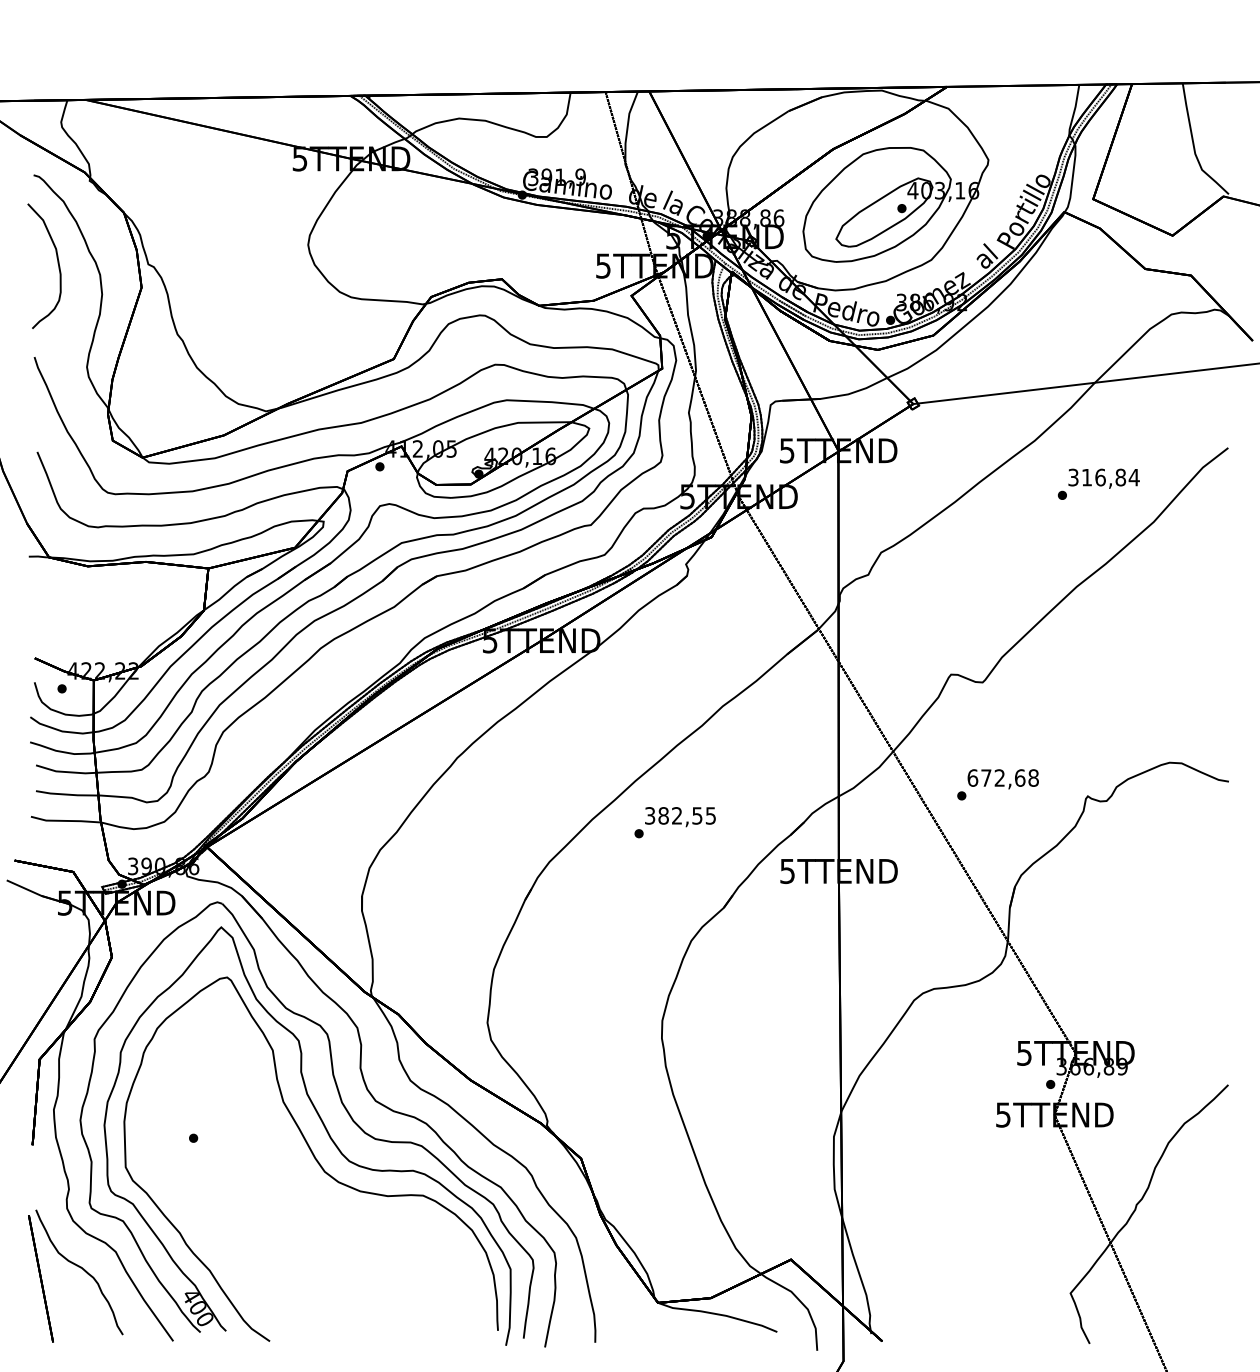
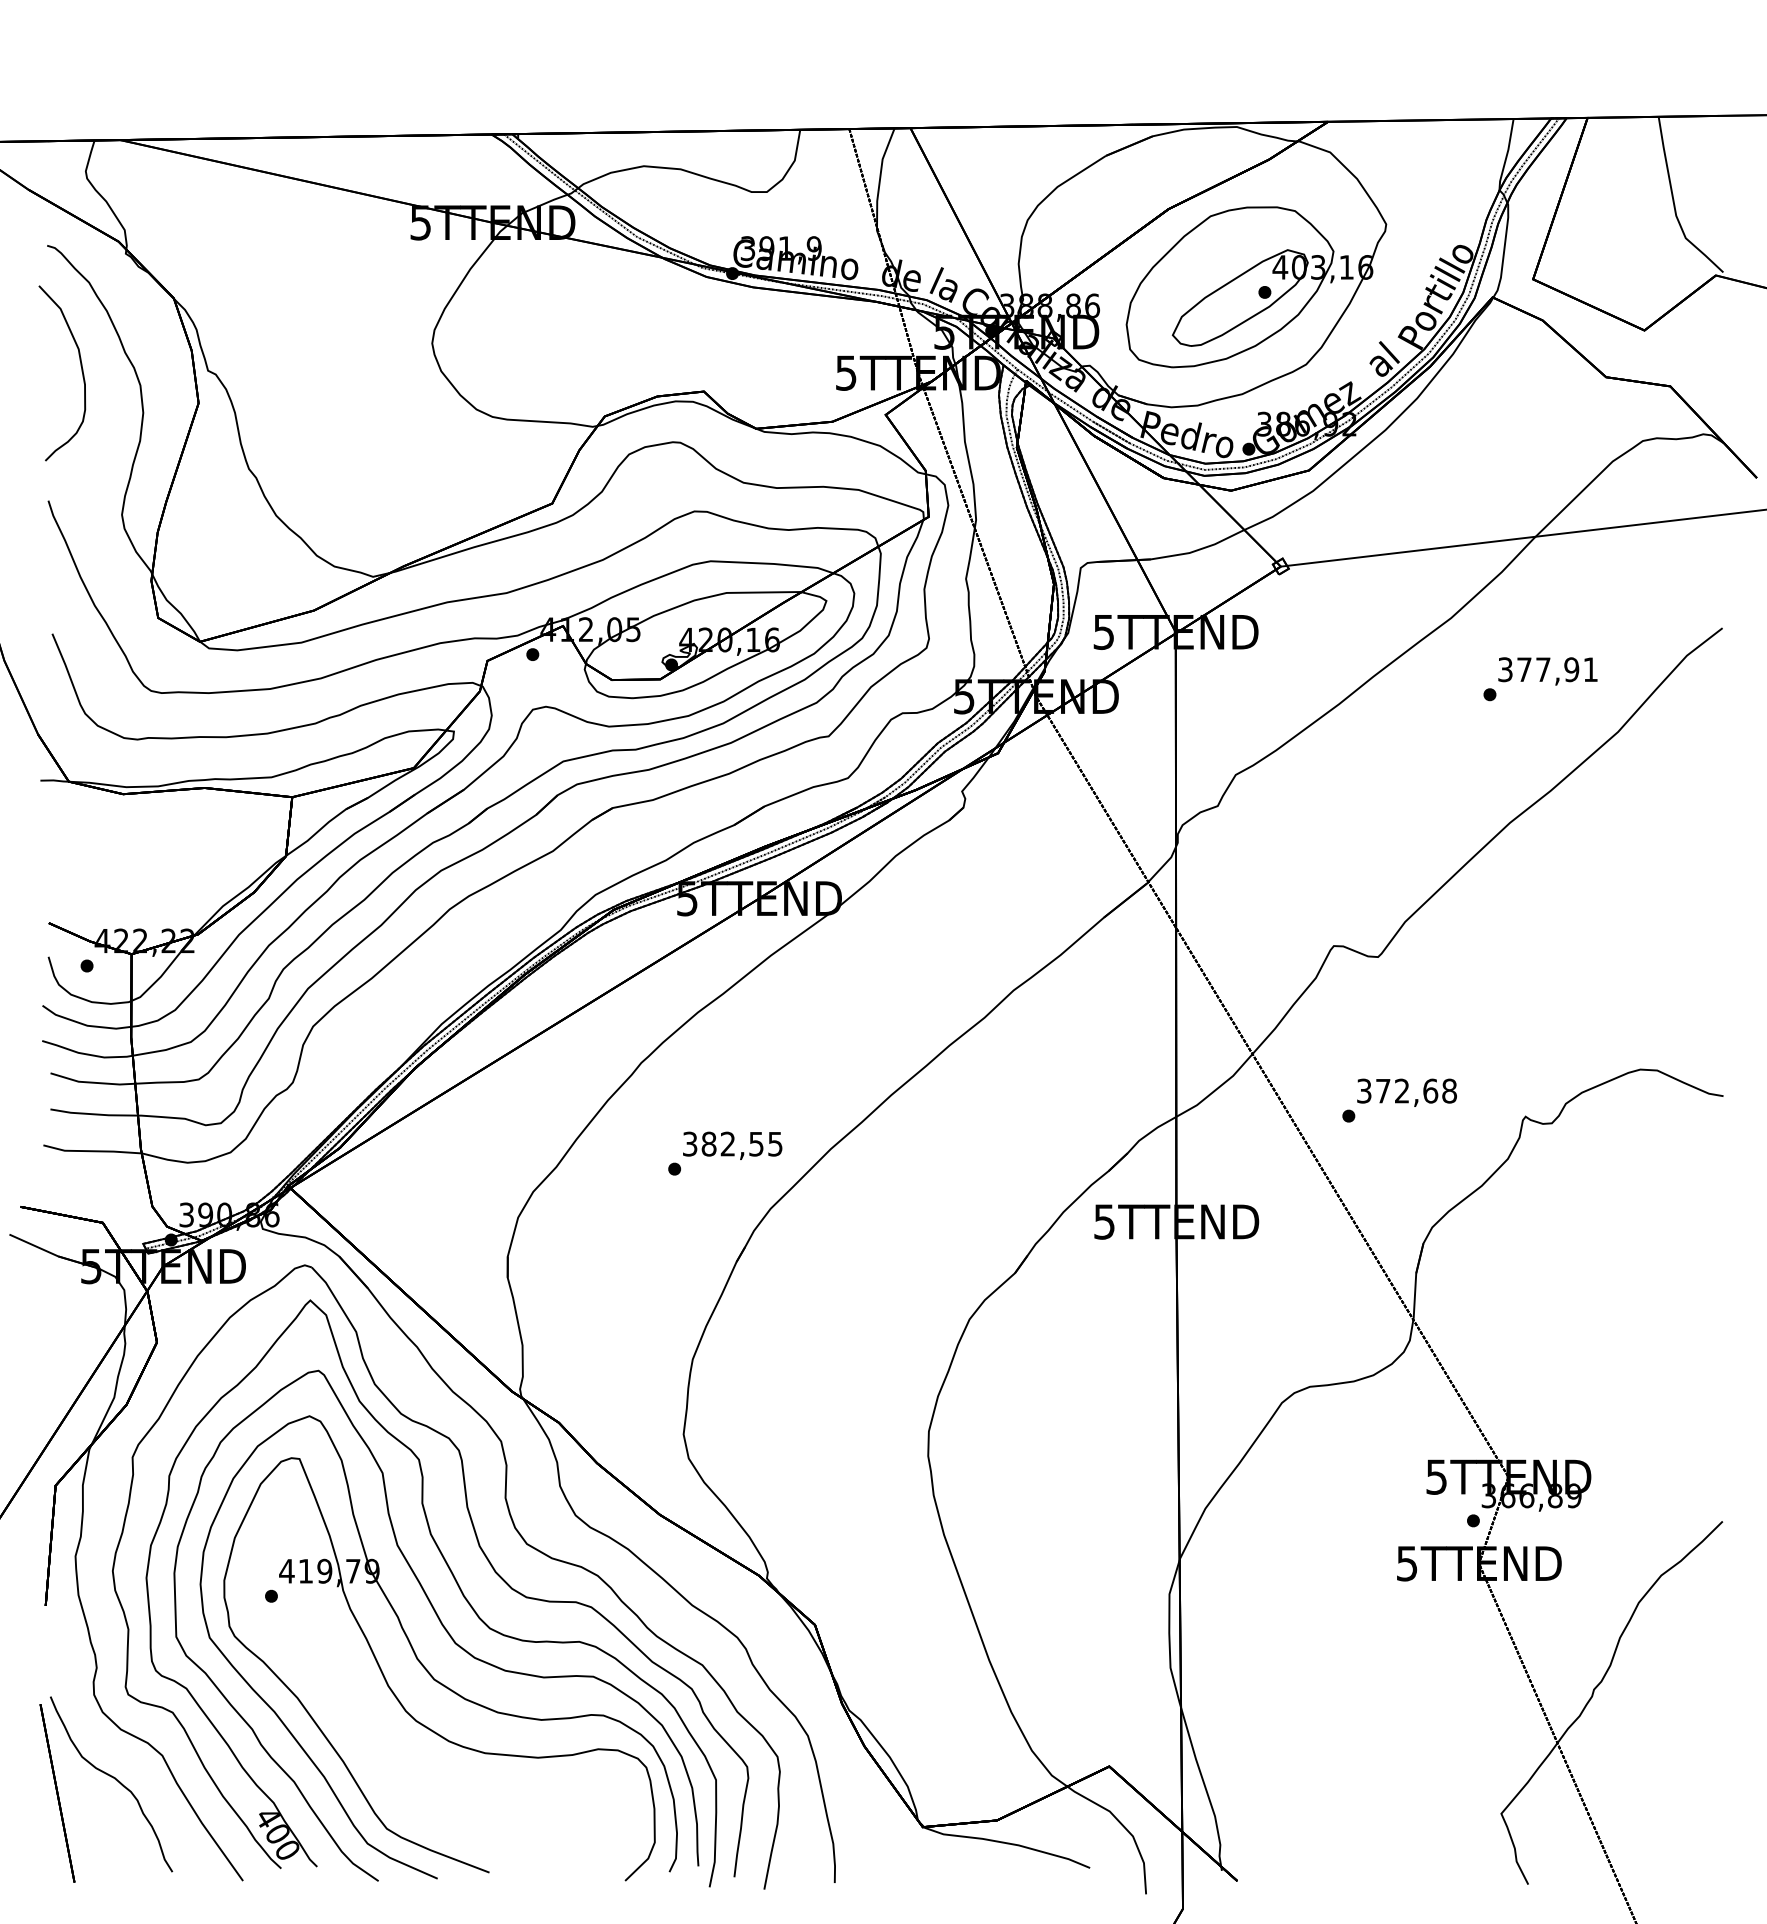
text: (1110, 477) -> (1557, 669), 316,84 -> 377,91
text: (972, 777) -> (1363, 1090), 672,68 -> 372,68
text: (674, 822) -> (724, 1153), moved
part: (300, 1184) -> (421, 1661), added

